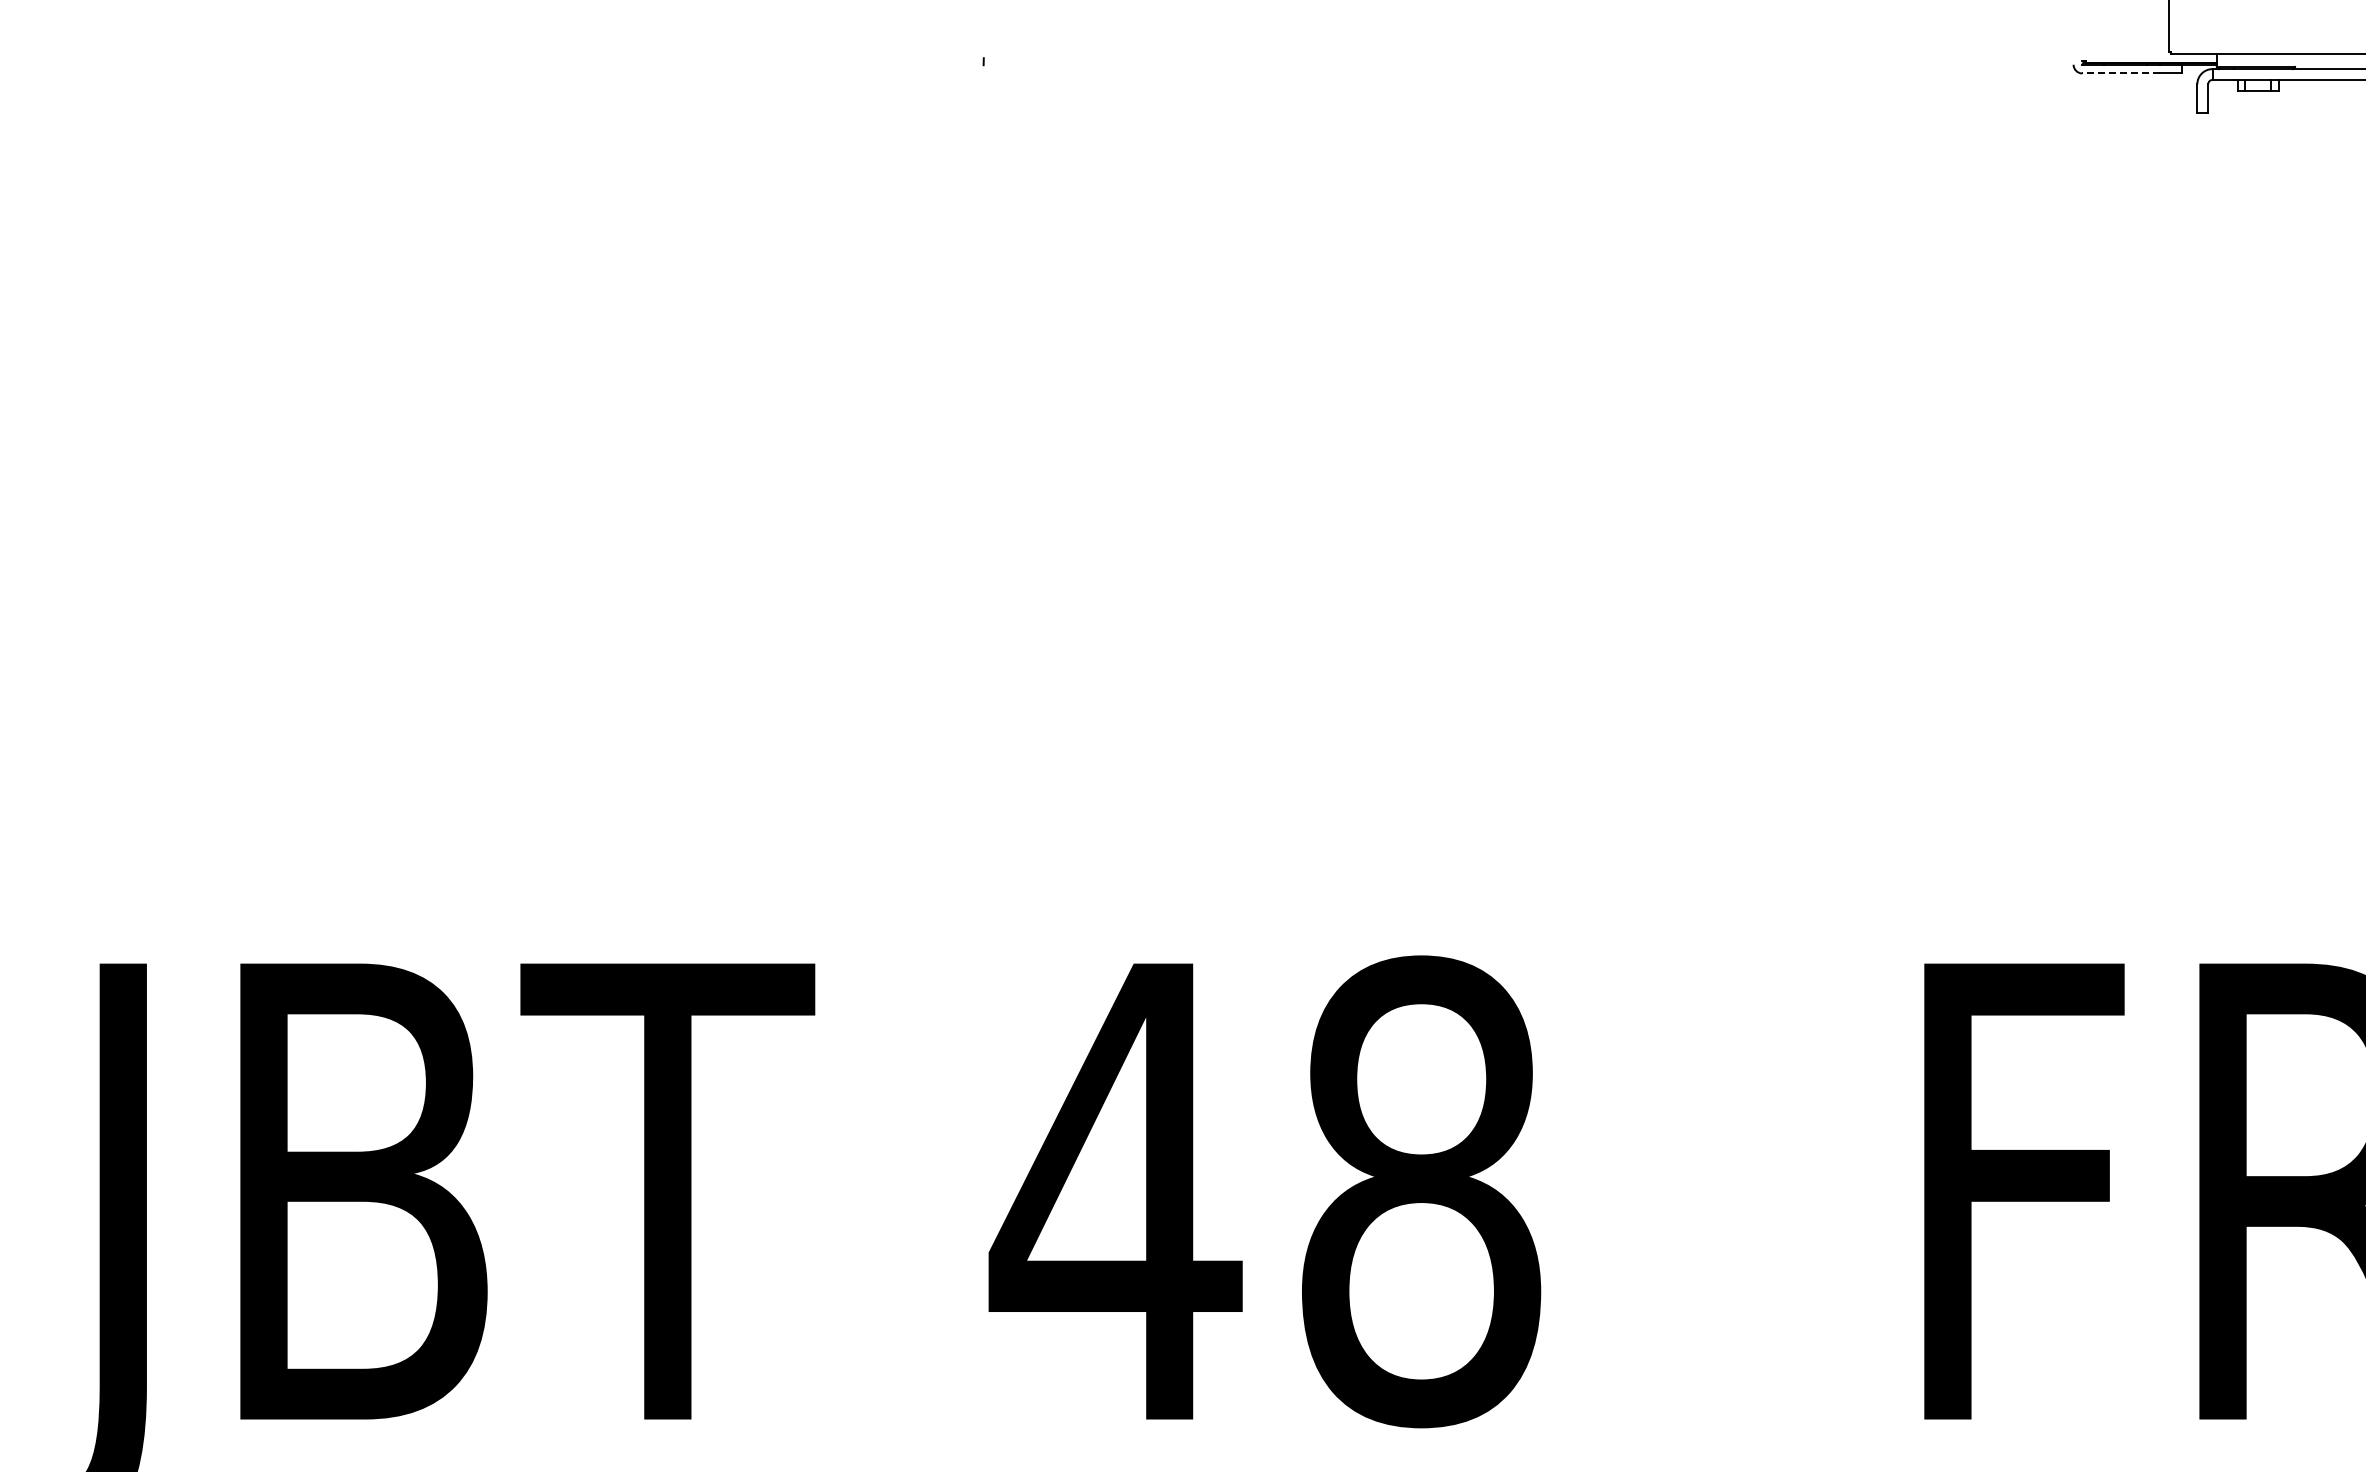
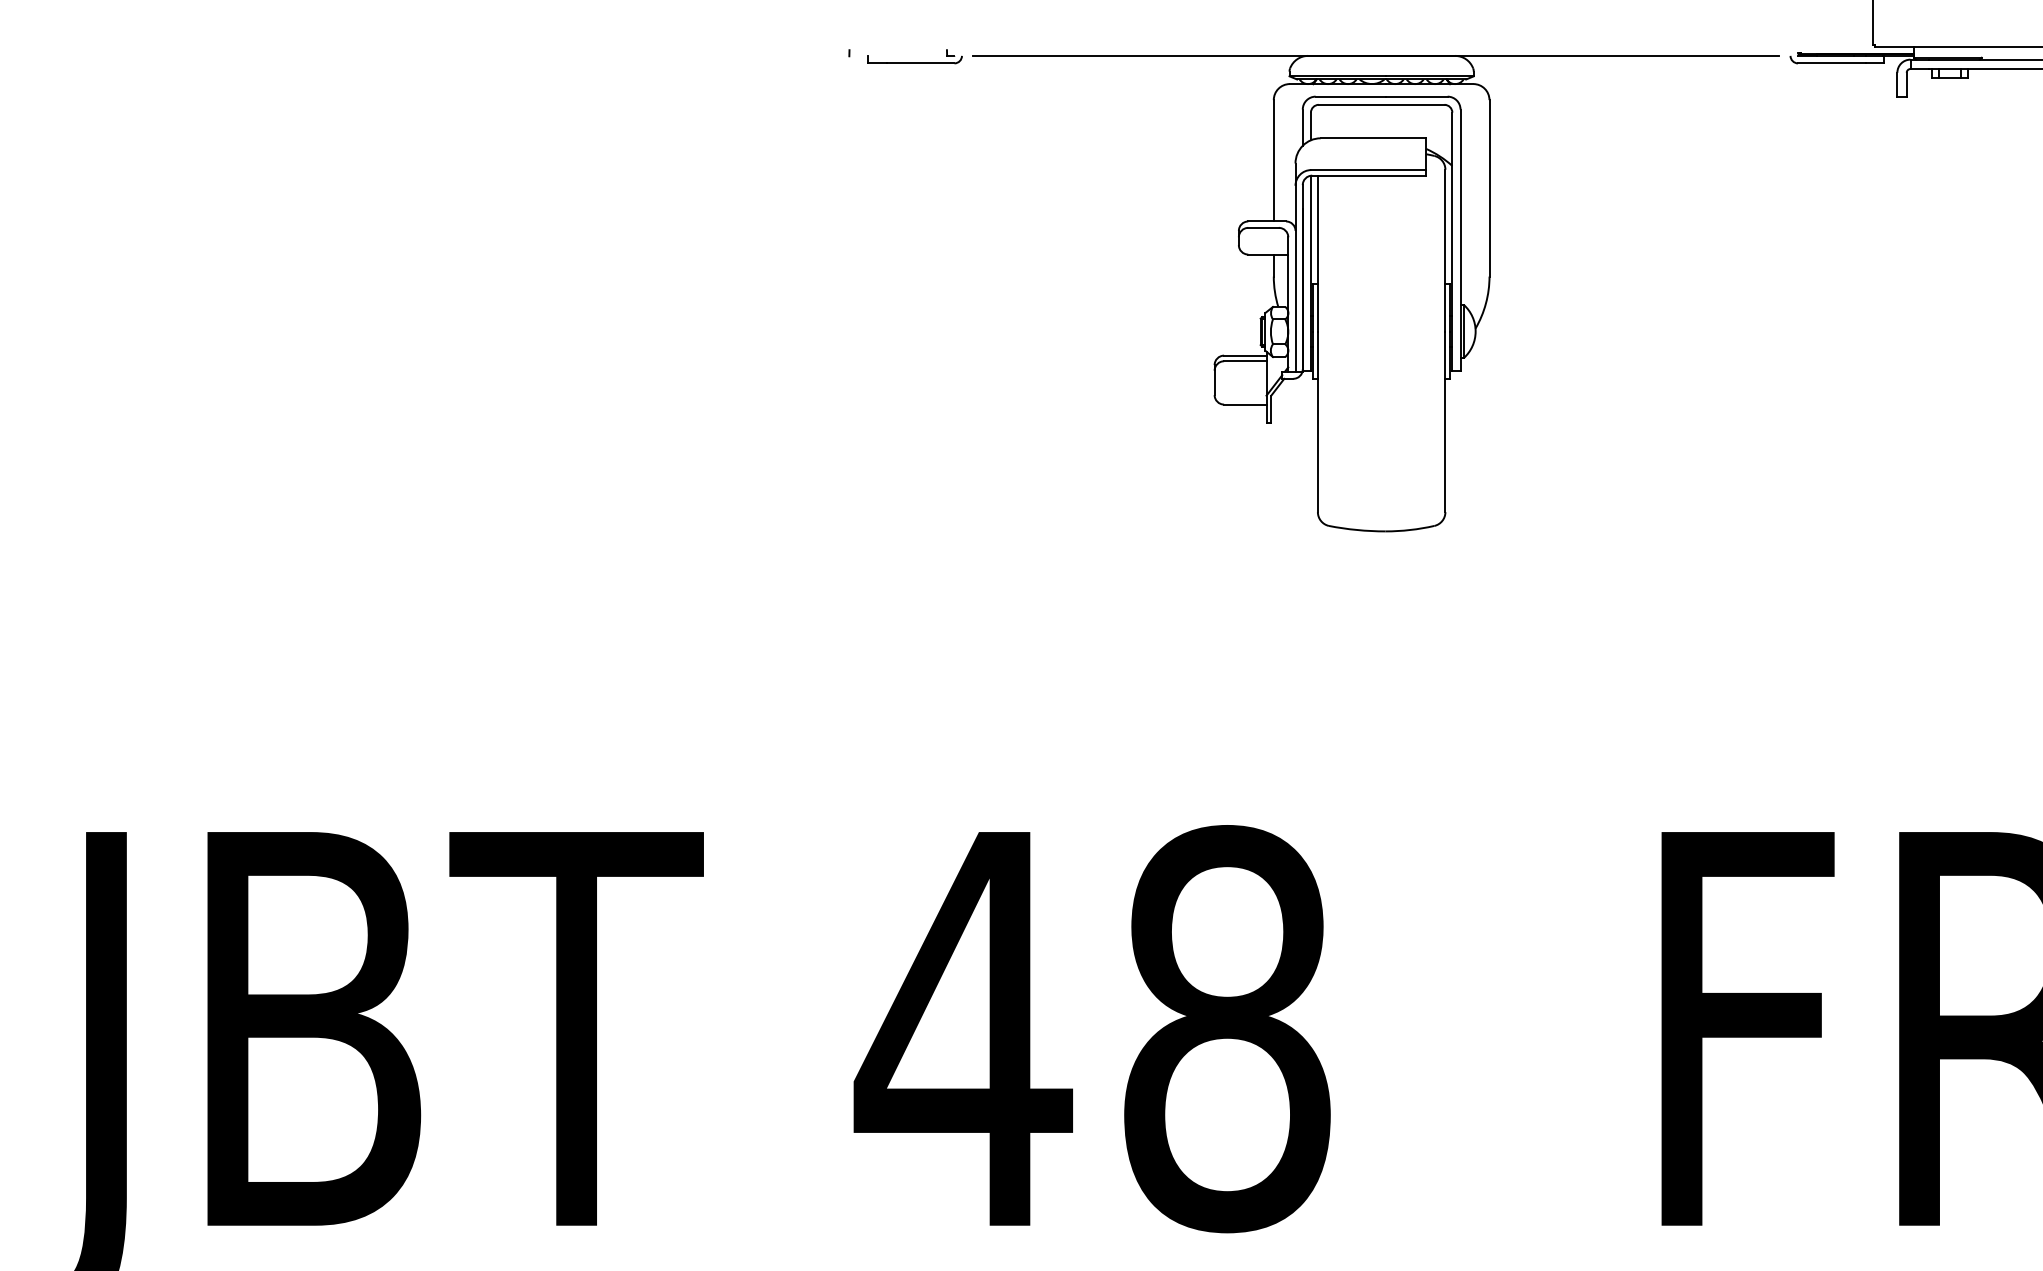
part: (1059, 72) -> (914, 62), added
line: (2120, 73) -> (1831, 63), dashed -> solid
part: (1593, 339) -> (1375, 293), added

